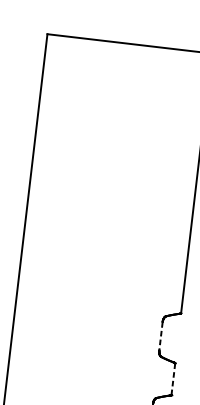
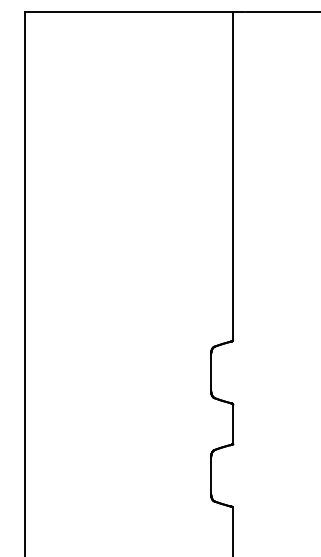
line: (161, 336) -> (211, 372), dashed -> solid
line: (173, 379) -> (232, 424), dashed -> solid

